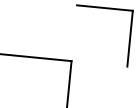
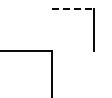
line: (104, 8) -> (72, 9), solid -> dashed

